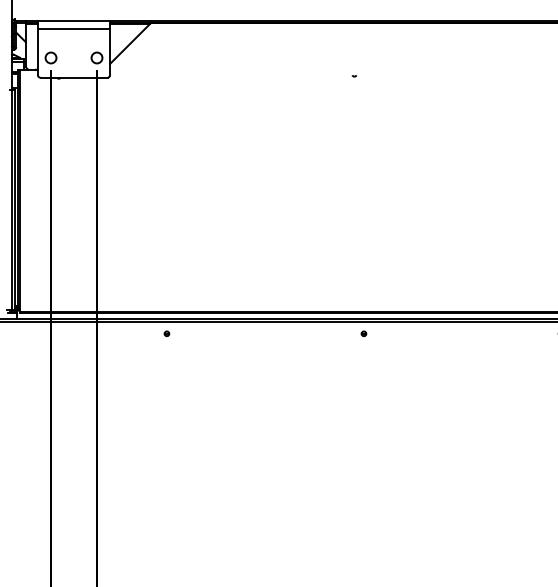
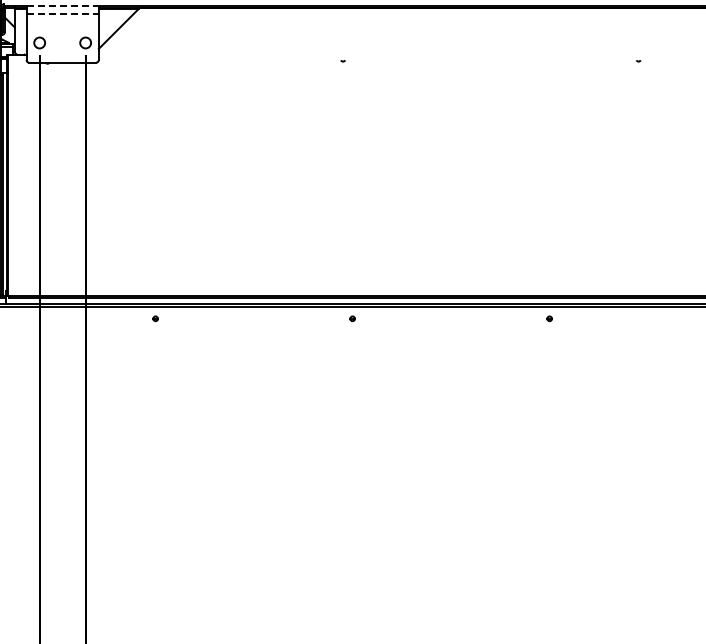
line: (74, 21) -> (63, 6), solid -> dashed
line: (74, 29) -> (63, 14), solid -> dashed

